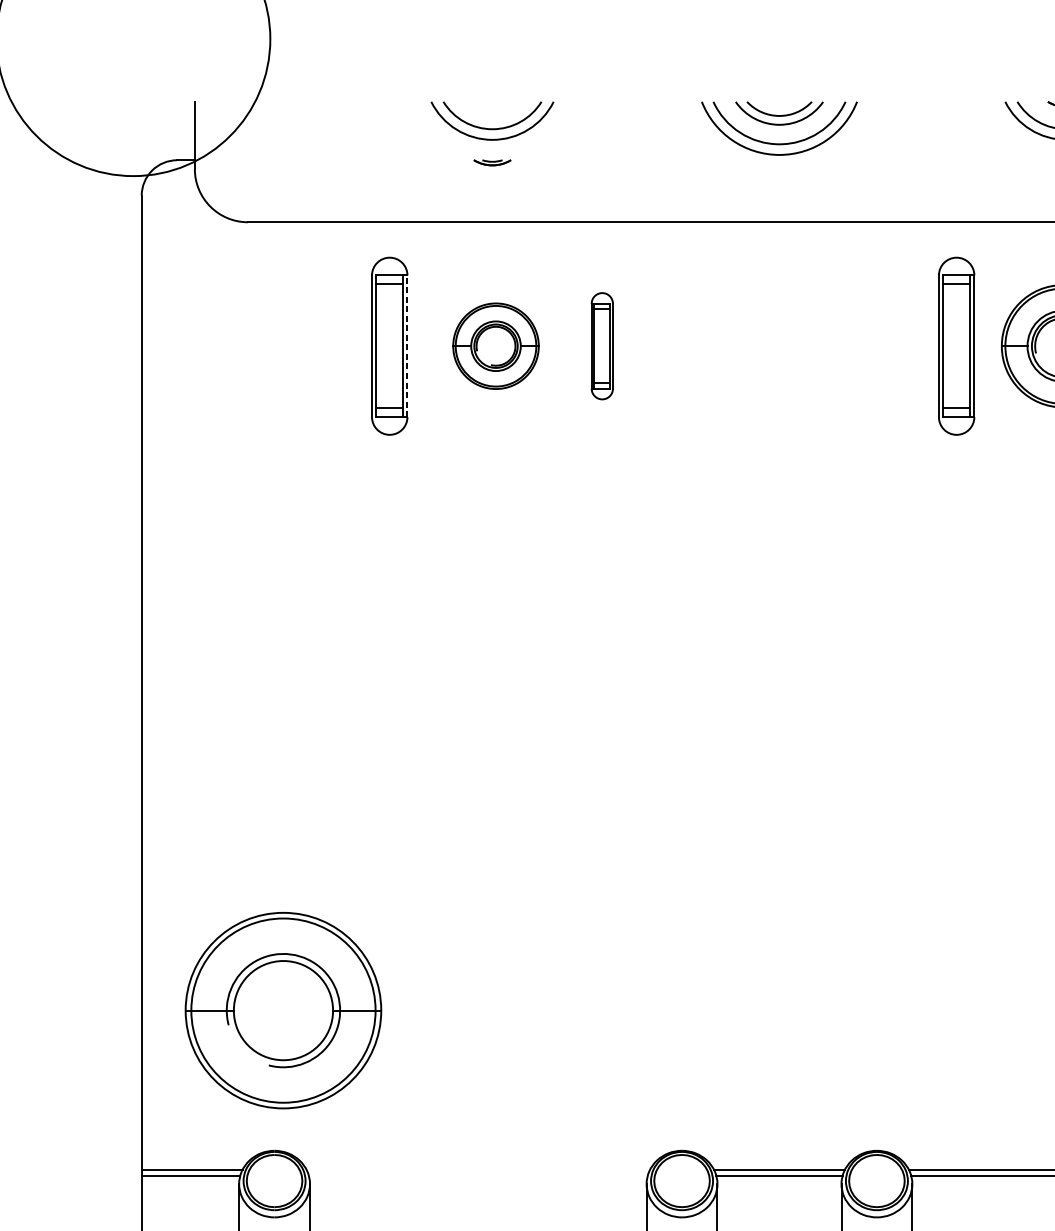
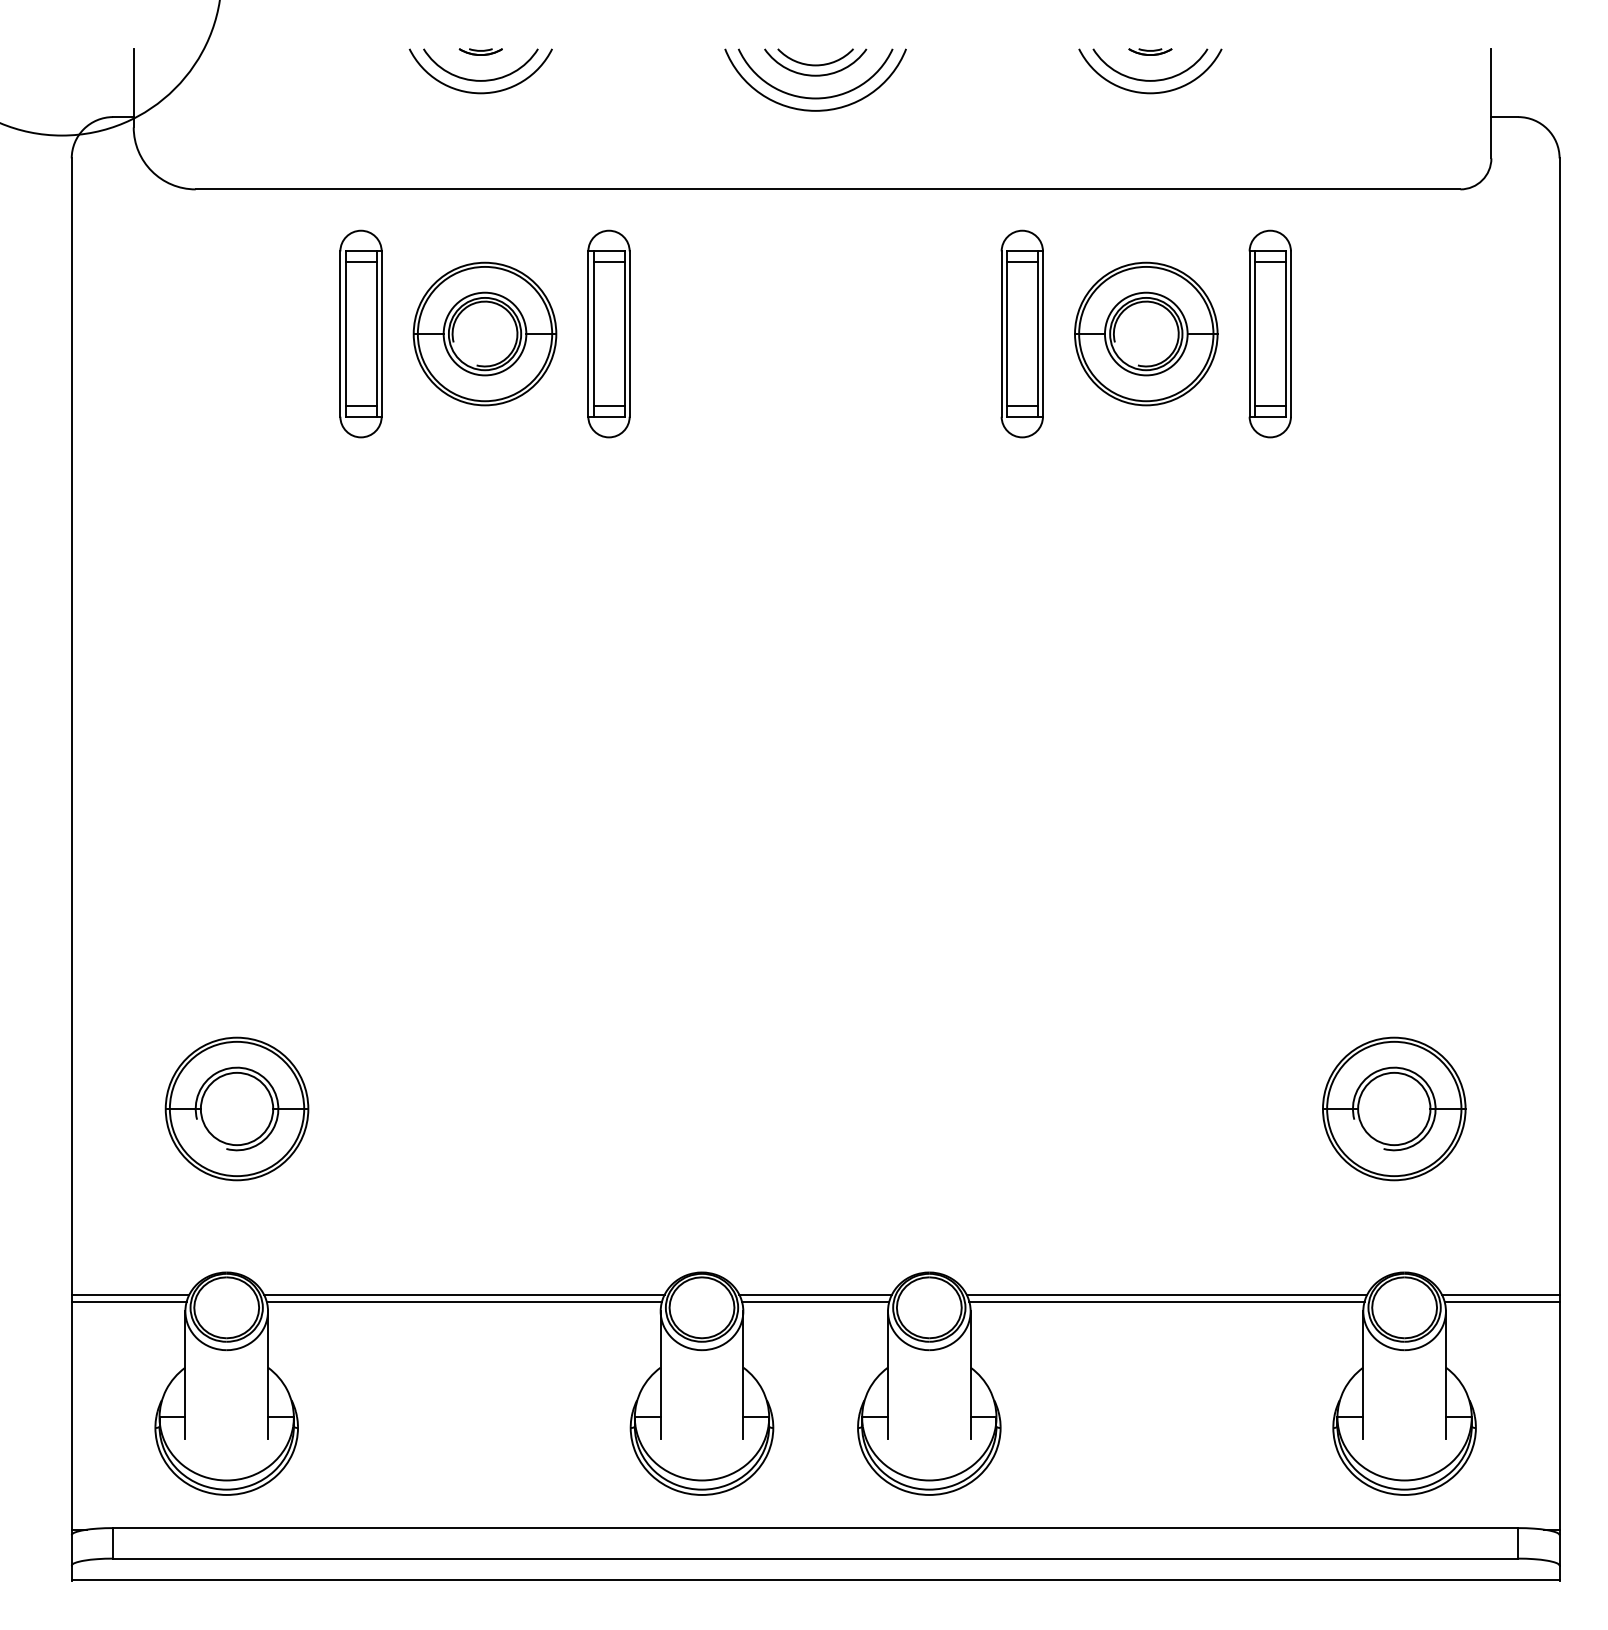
part: (492, 162) -> (480, 51), moved
part: (495, 345) -> (484, 333), size x1.43
part: (601, 345) -> (608, 333), size x1.67
line: (407, 346) -> (381, 334), dashed -> solid
part: (282, 1010) -> (236, 1108), size x0.62
line: (478, 1169) -> (464, 1294), added
line: (478, 1176) -> (464, 1302), added

